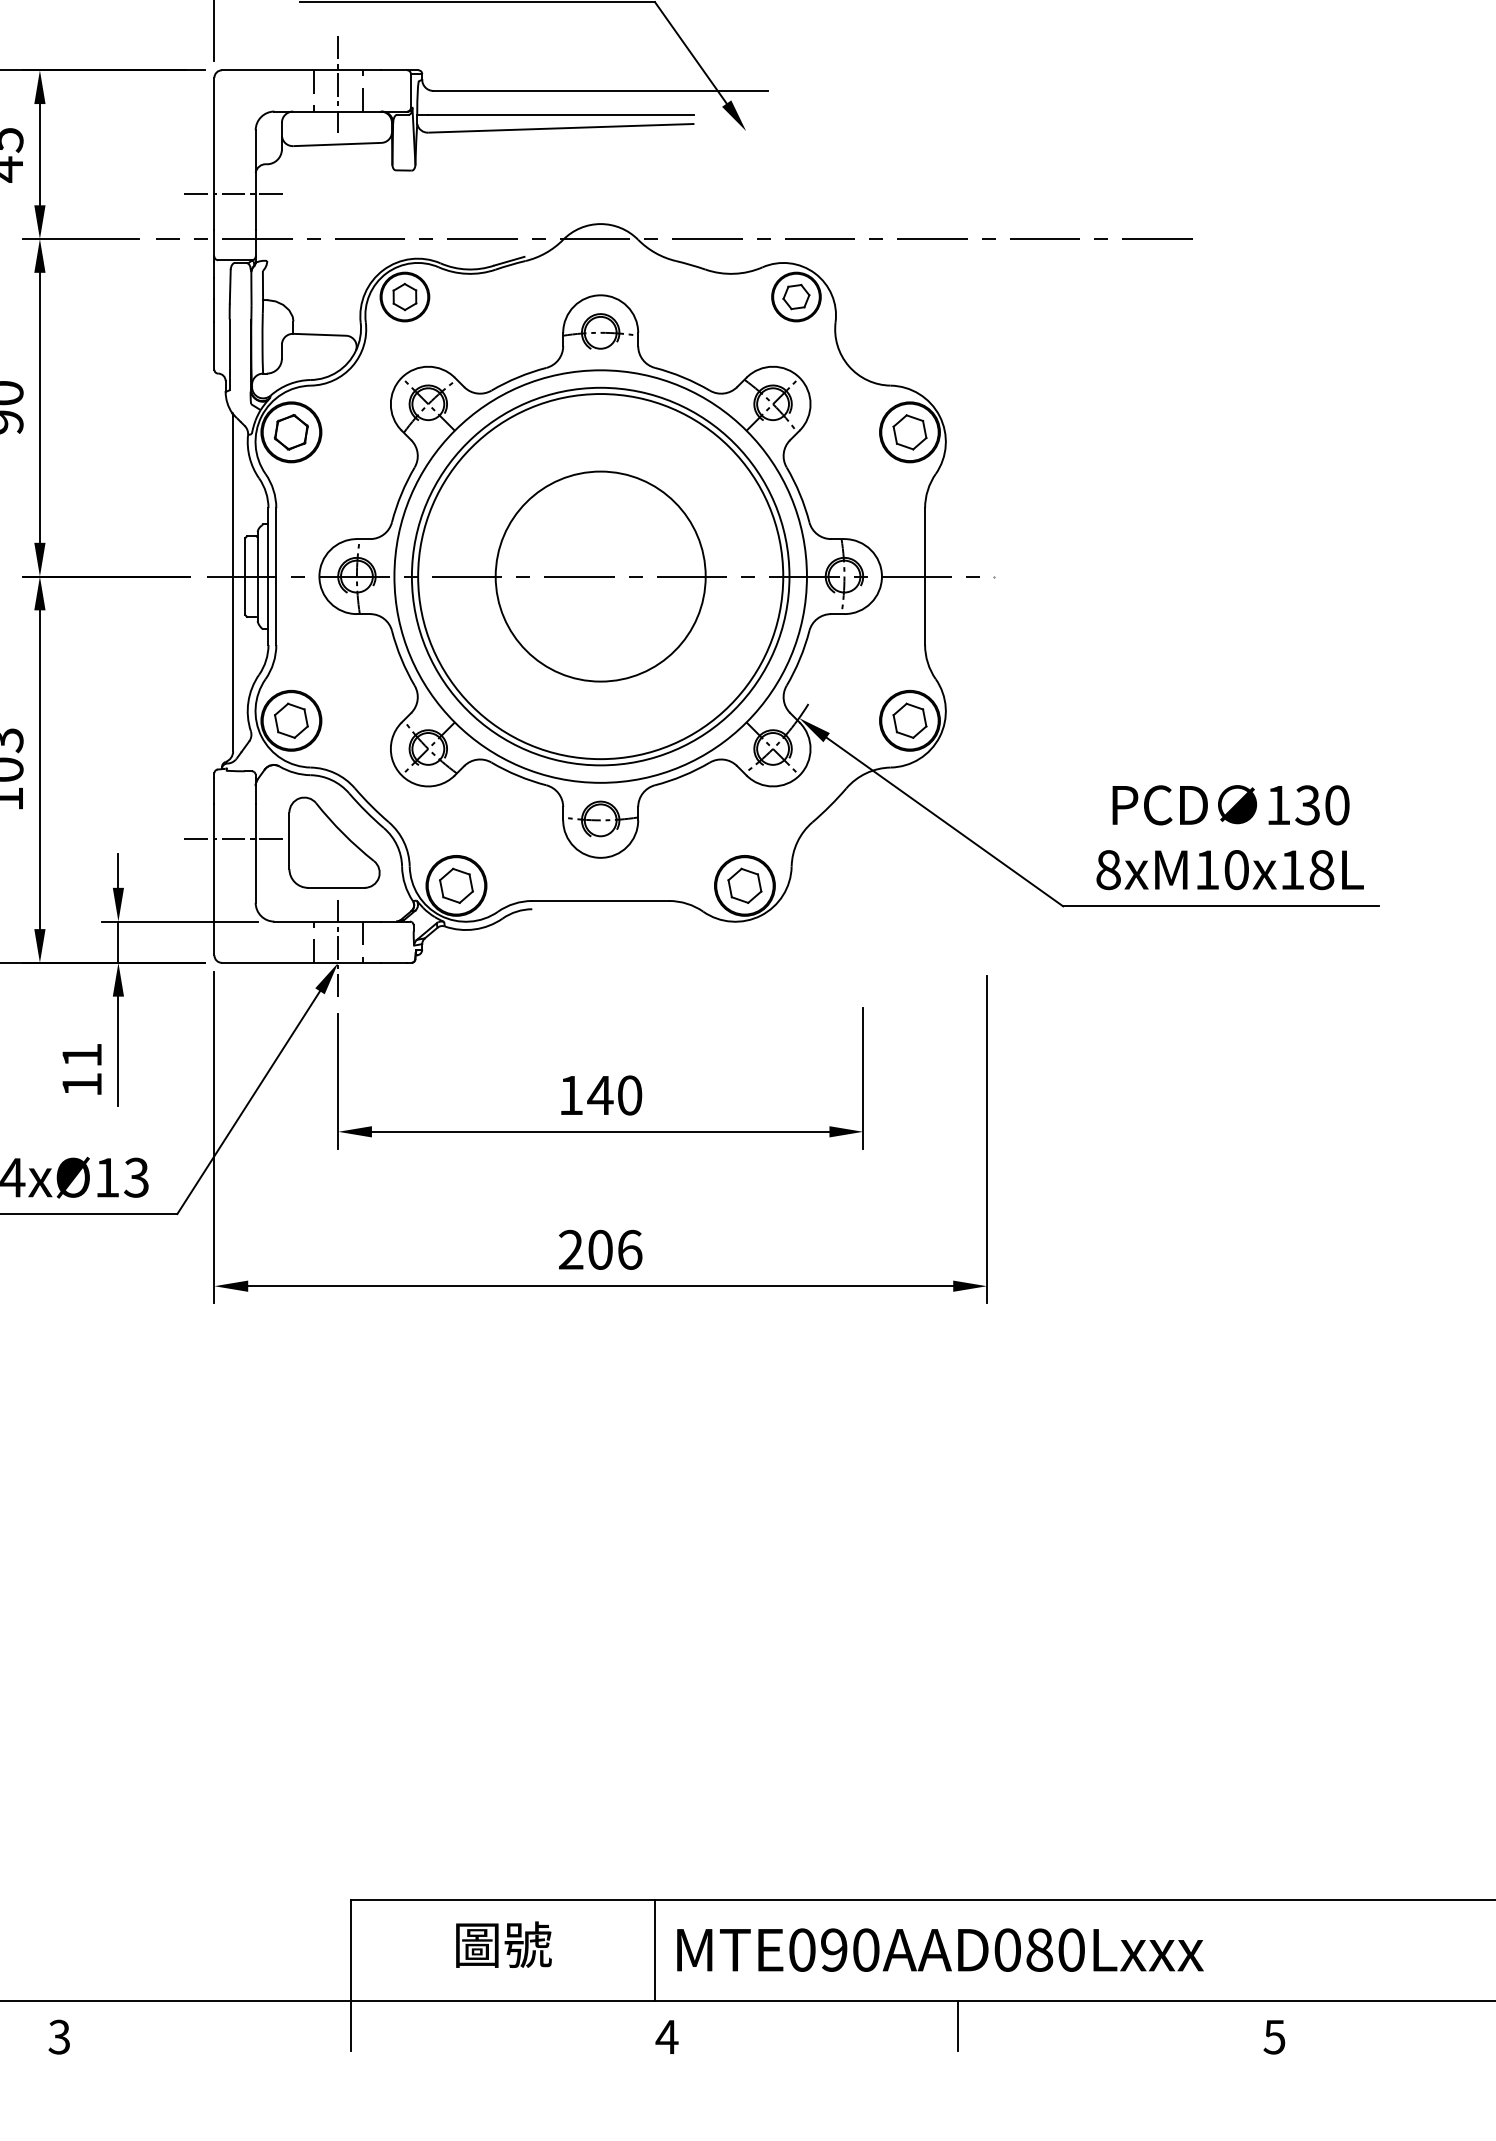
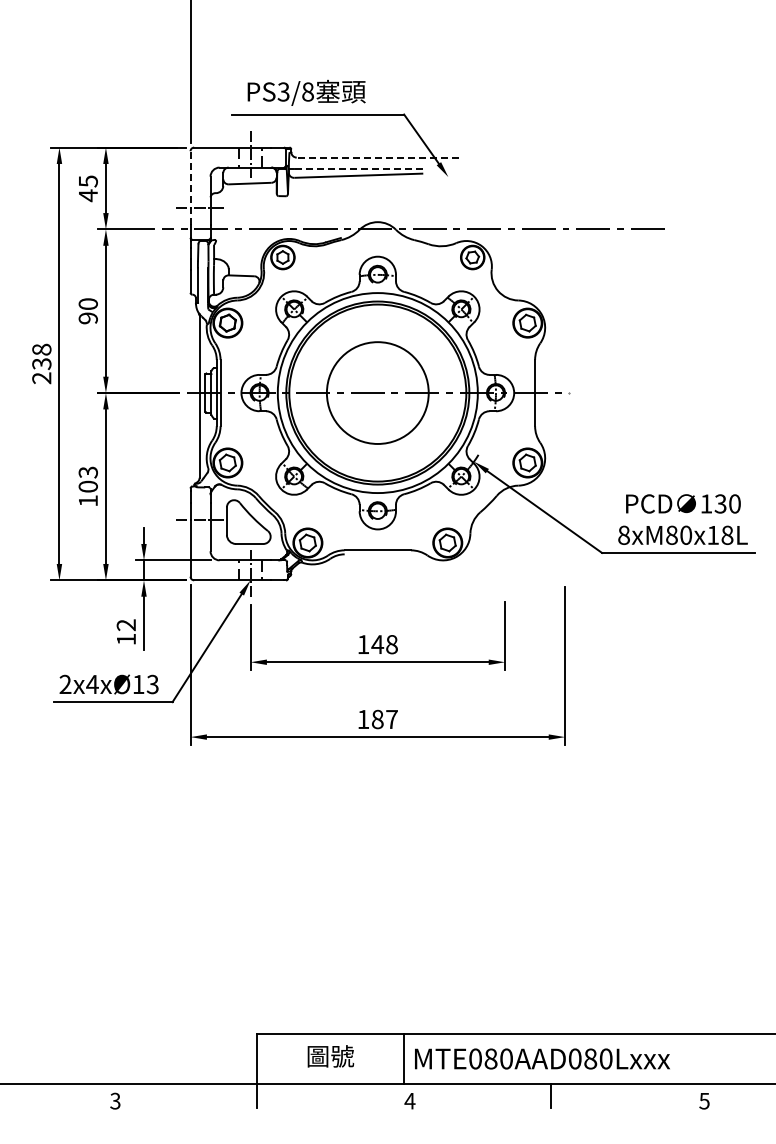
line: (600, 90) -> (377, 157), solid -> dashed
line: (560, 115) -> (358, 169), solid -> dashed
line: (214, 154) -> (190, 188), solid -> dashed
text: (1206, 868) -> (671, 534), 8xM10x18L -> 8xM80x18L
text: (80, 1055) -> (125, 625), 11 -> 12
text: (628, 1095) -> (391, 644), 140 -> 148
text: (600, 1249) -> (377, 719), 206 -> 187
text: (833, 1949) -> (490, 1058), MTE090AAD080Lxxx -> MTE080AAD080Lxxx

